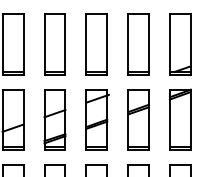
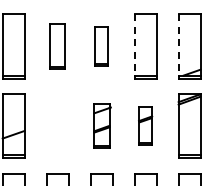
line: (127, 43) -> (134, 45), solid -> dashed
line: (169, 43) -> (178, 45), solid -> dashed
part: (54, 44) -> (57, 46), size x0.7
part: (96, 44) -> (101, 46), size x0.6
part: (54, 119) -> (57, 125), removed
part: (97, 119) -> (102, 125), size x0.7
part: (138, 119) -> (145, 125), size x0.6

